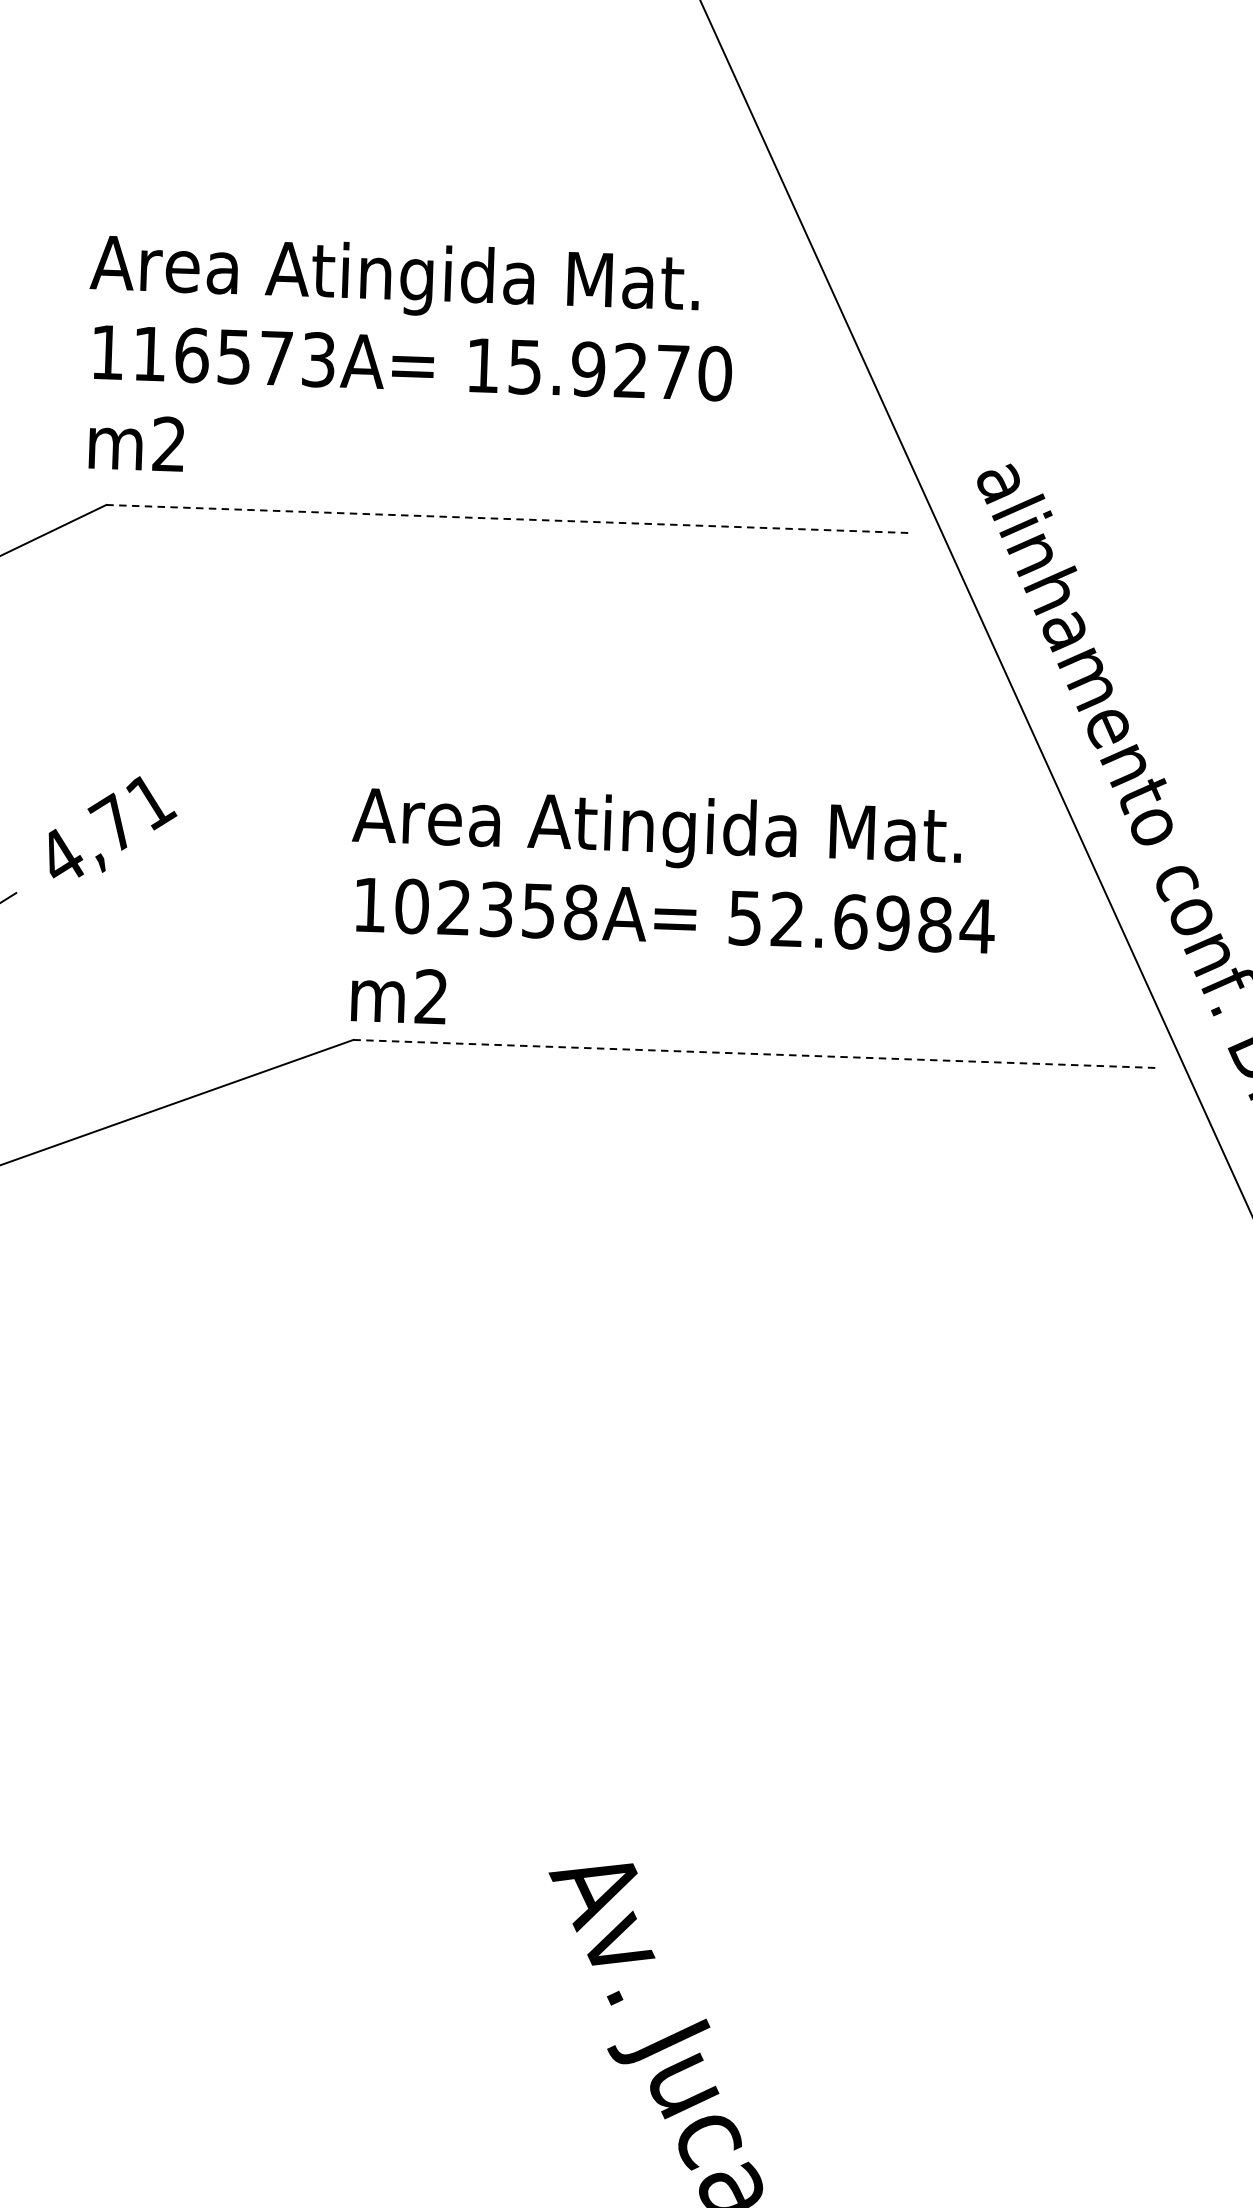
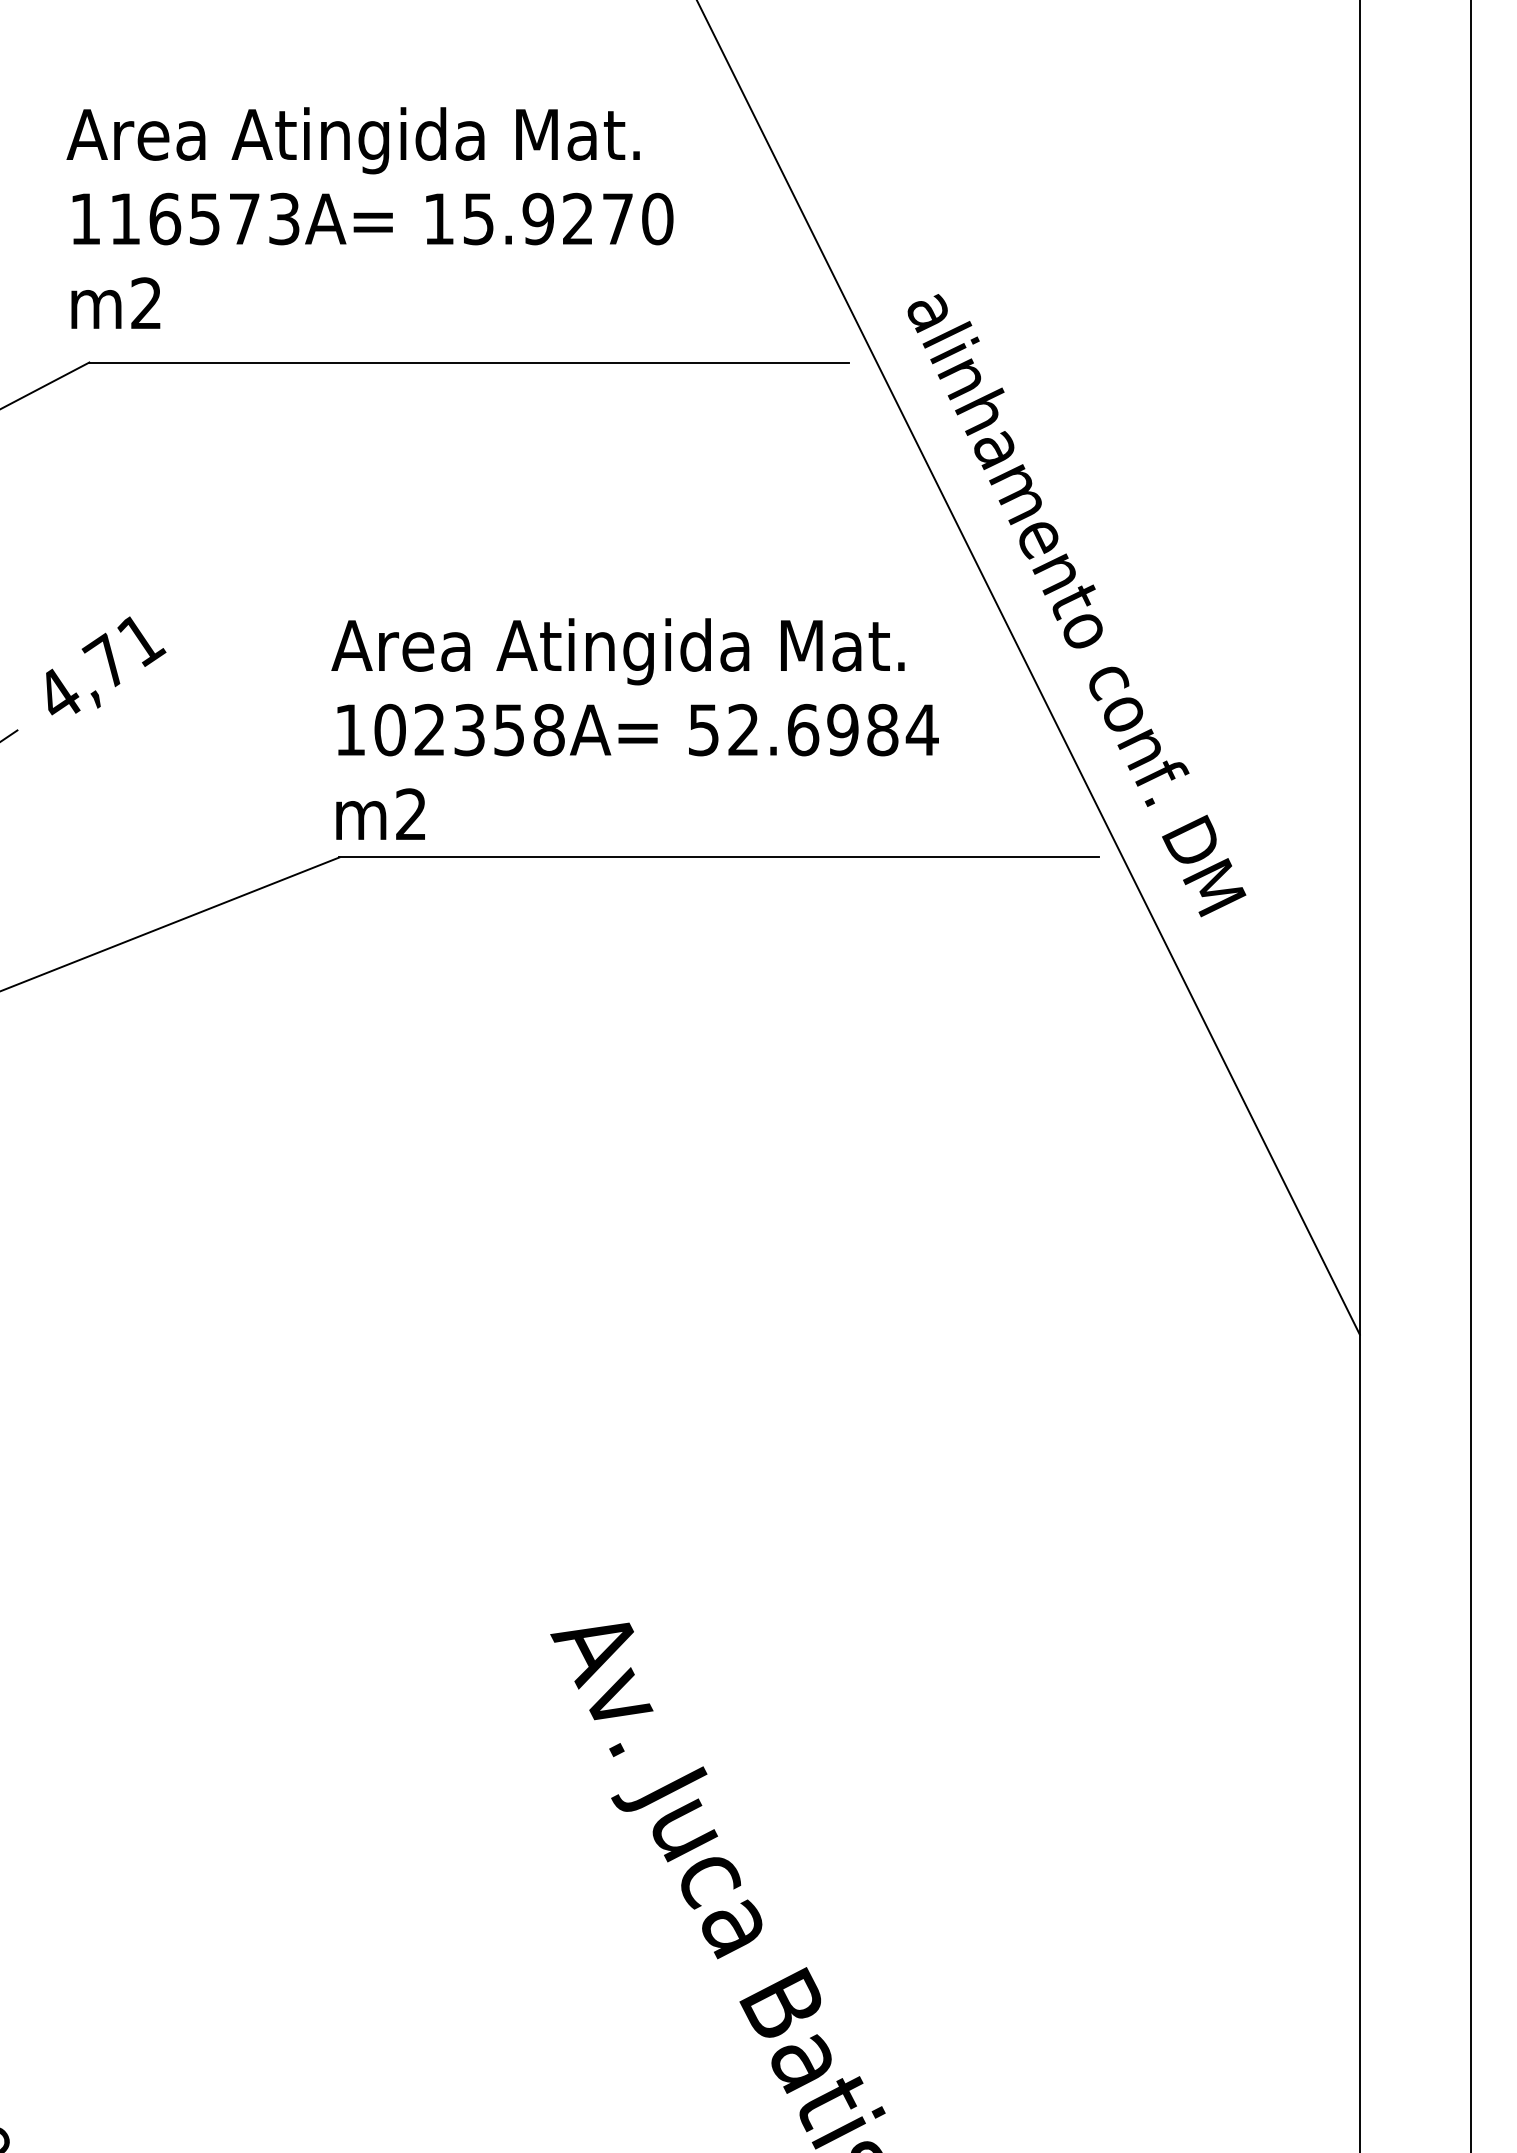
line: (510, 519) -> (469, 362), dashed -> solid
line: (757, 1054) -> (719, 857), dashed -> solid

